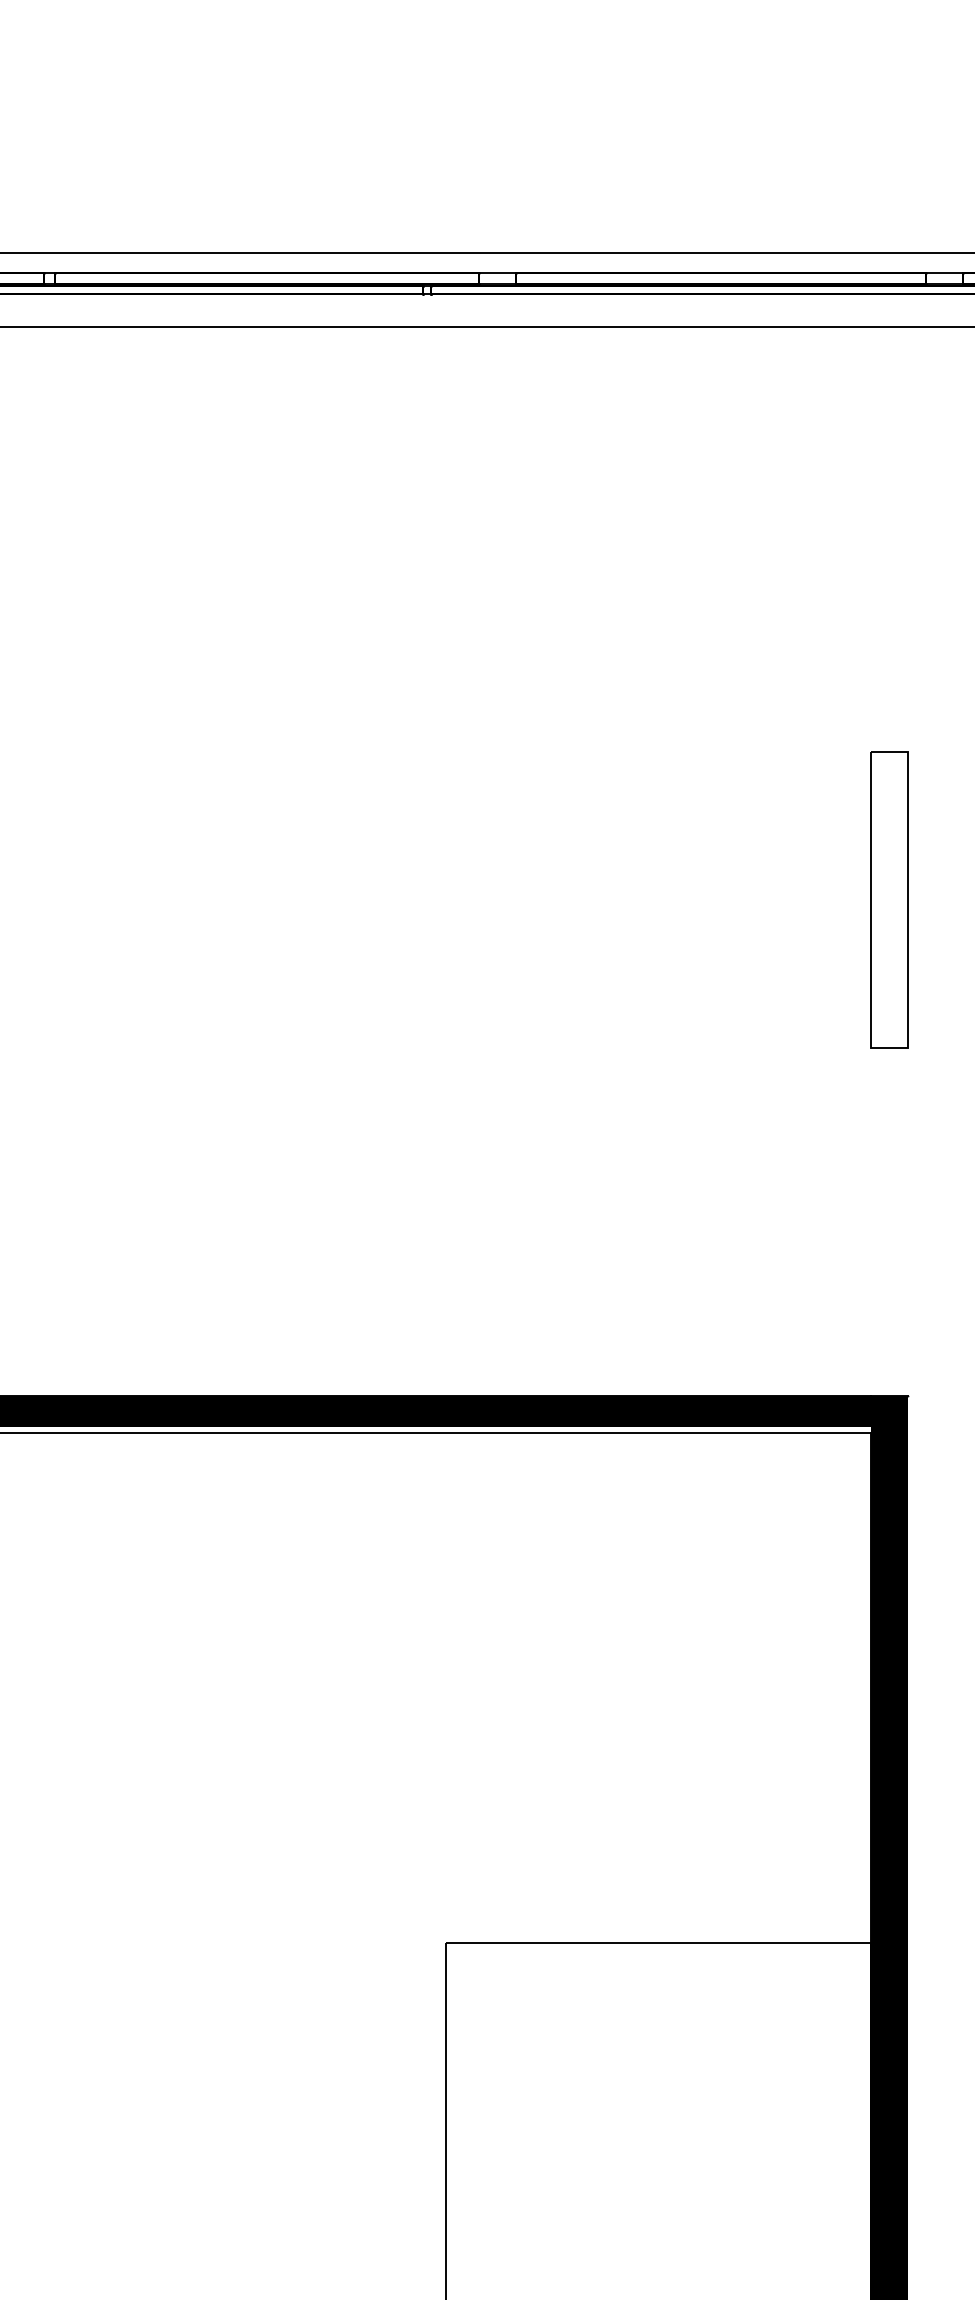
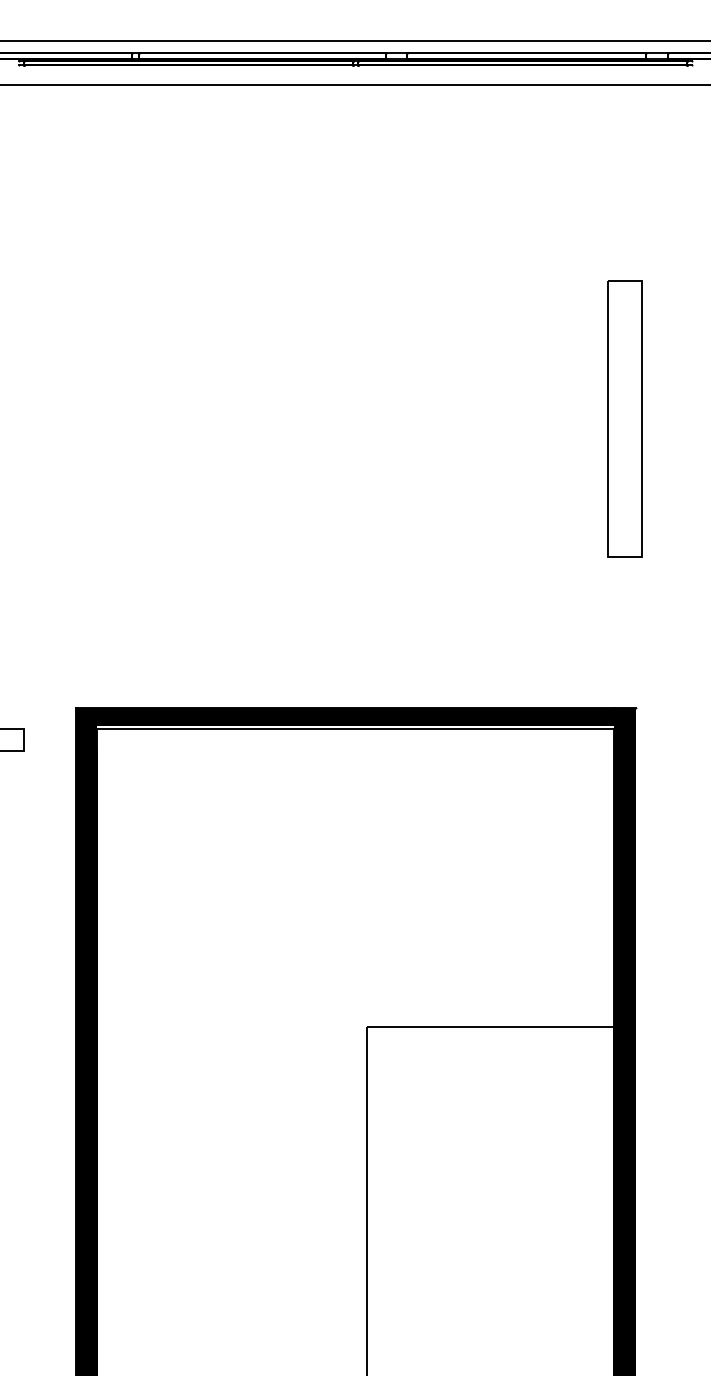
part: (888, 899) -> (624, 418), size x1.6

